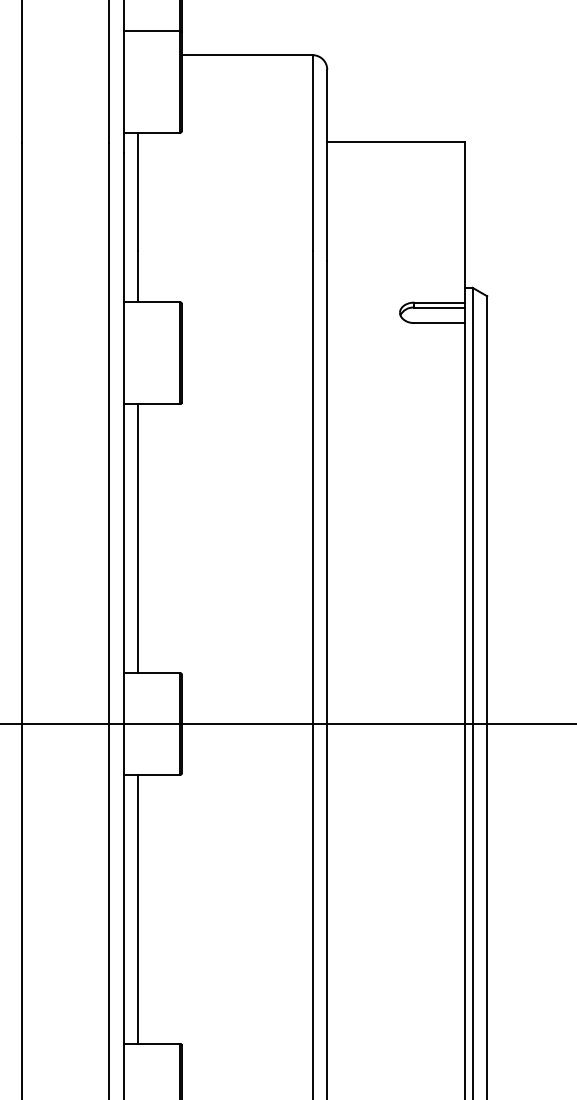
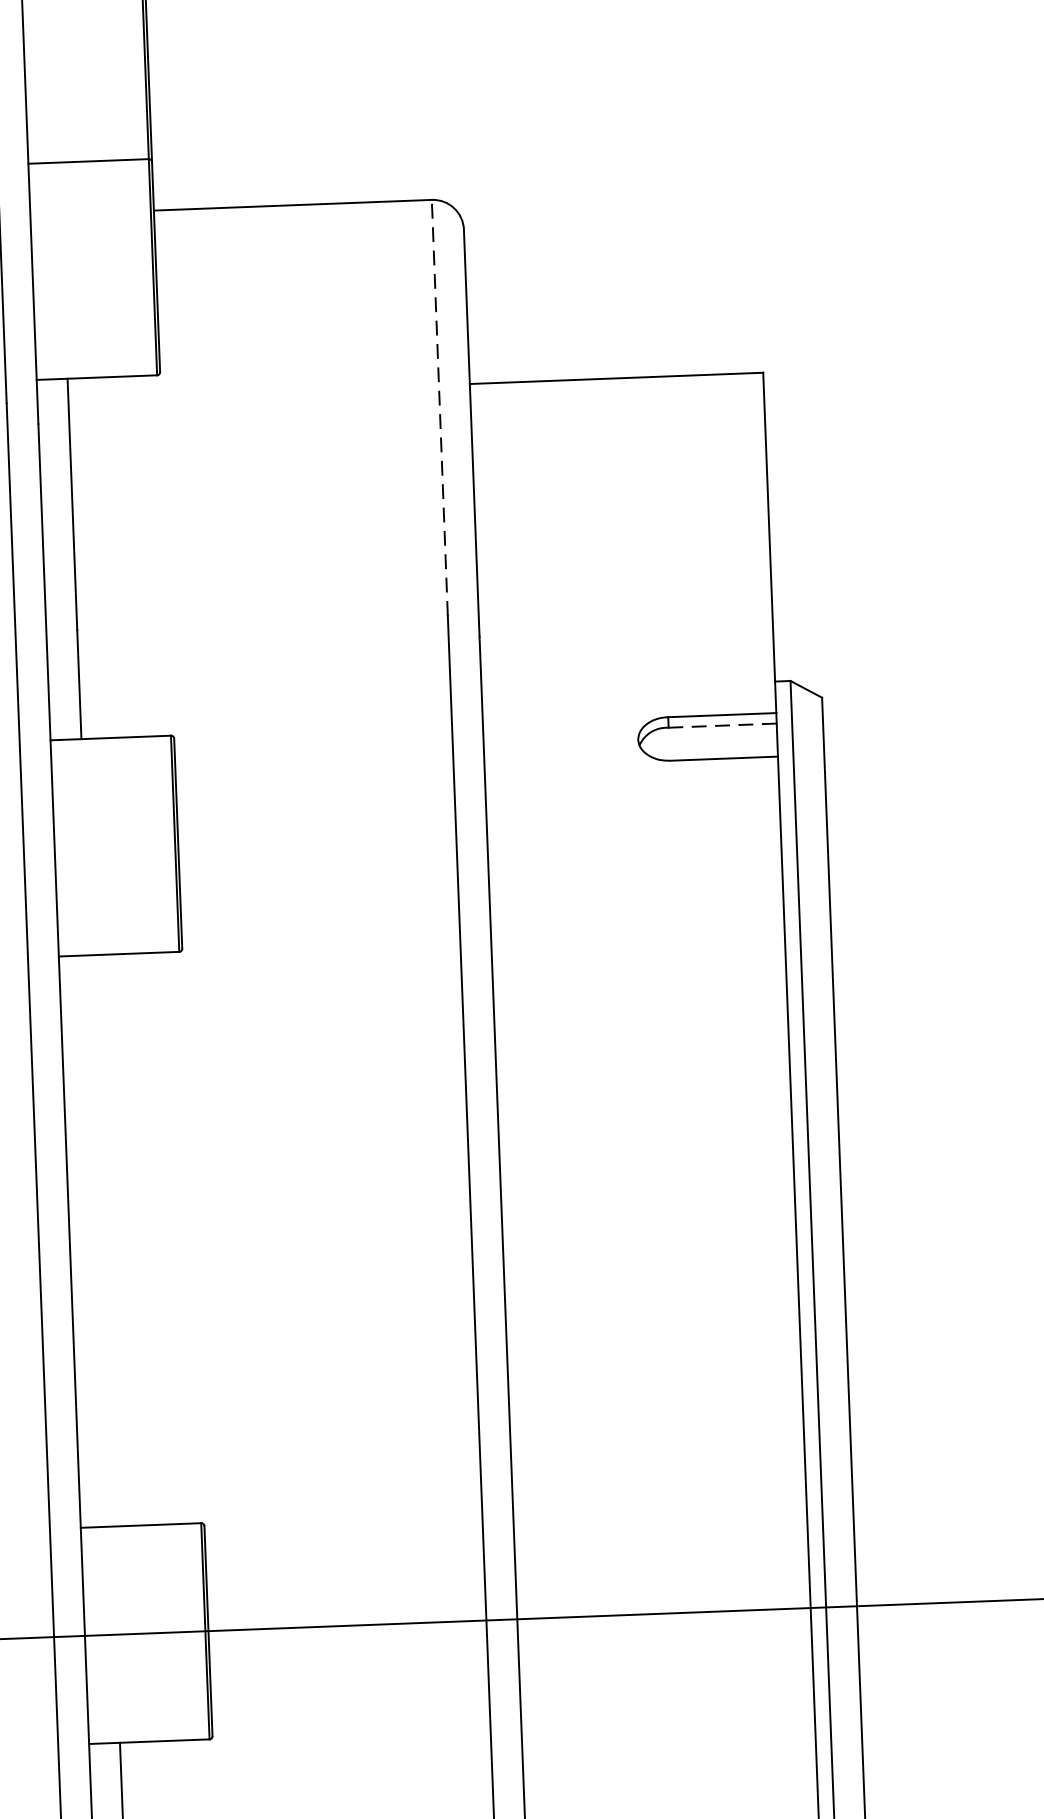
line: (312, 153) -> (439, 408), solid -> dashed
line: (439, 307) -> (721, 725), solid -> dashed
line: (138, 538) -> (101, 1240), removed

